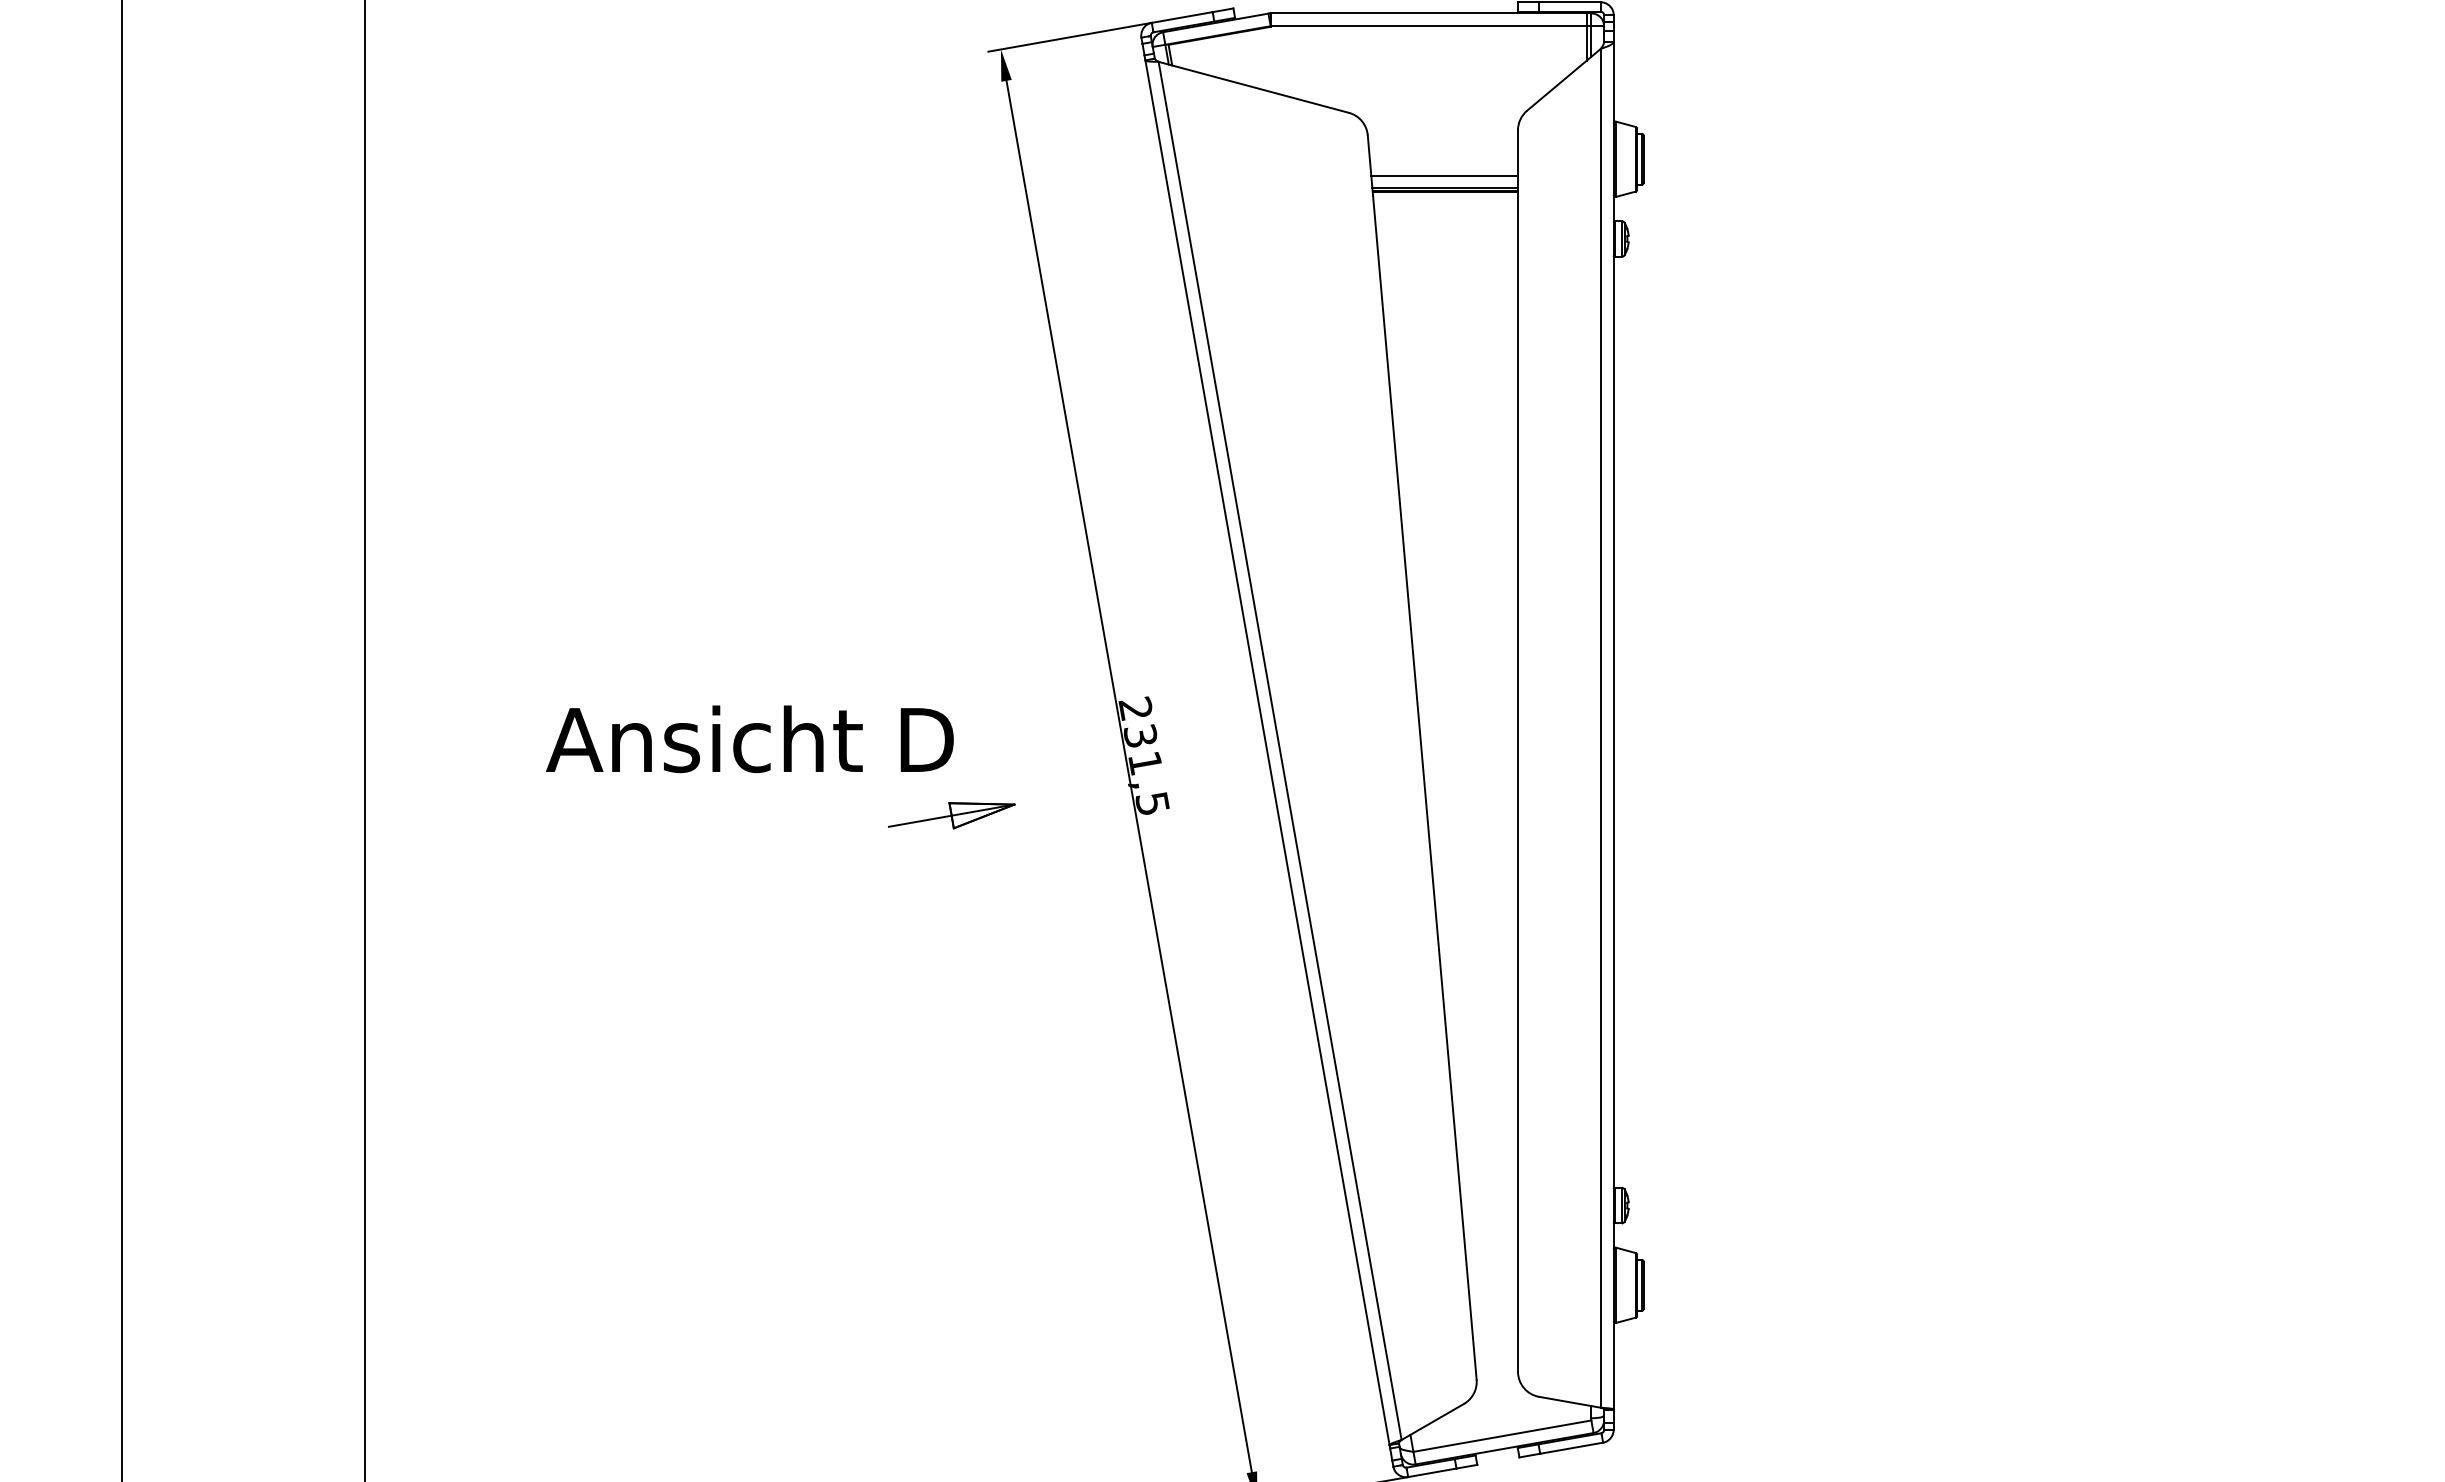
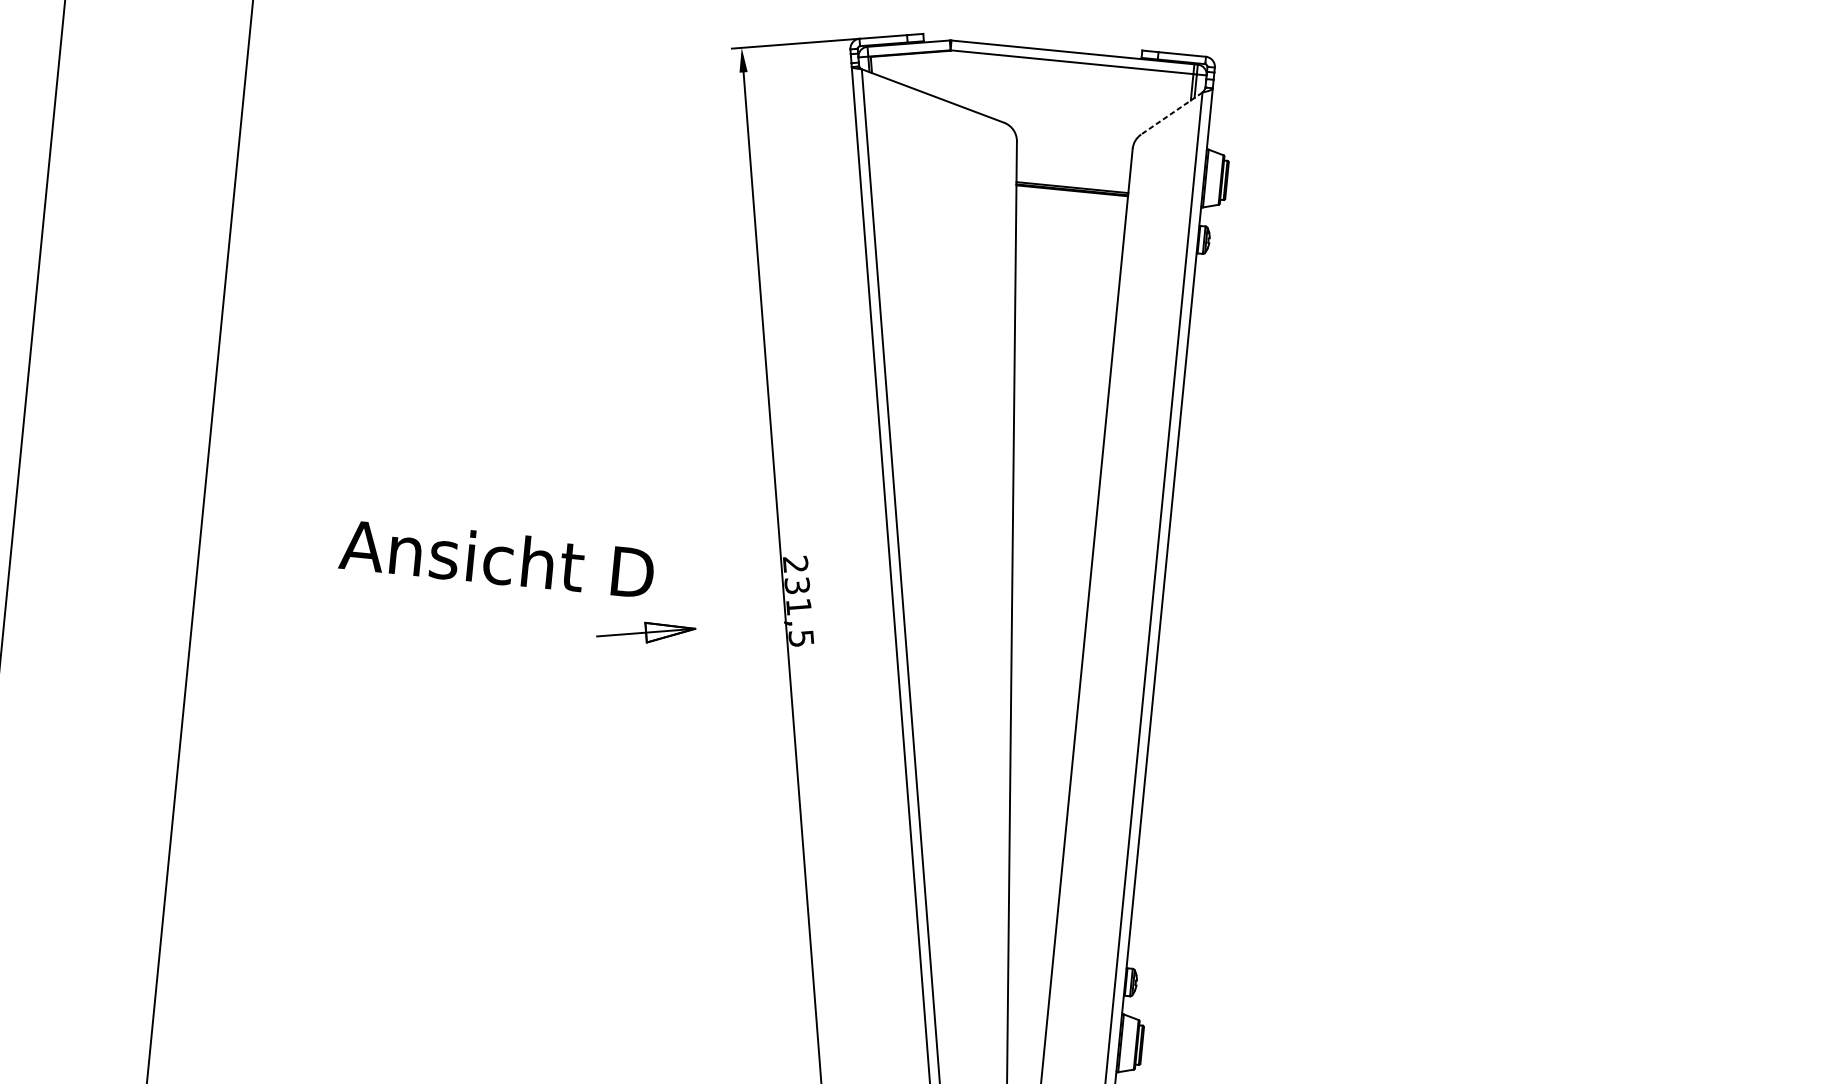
line: (1563, 80) -> (1171, 114), solid -> dashed
line: (1444, 176) -> (1072, 178), removed

